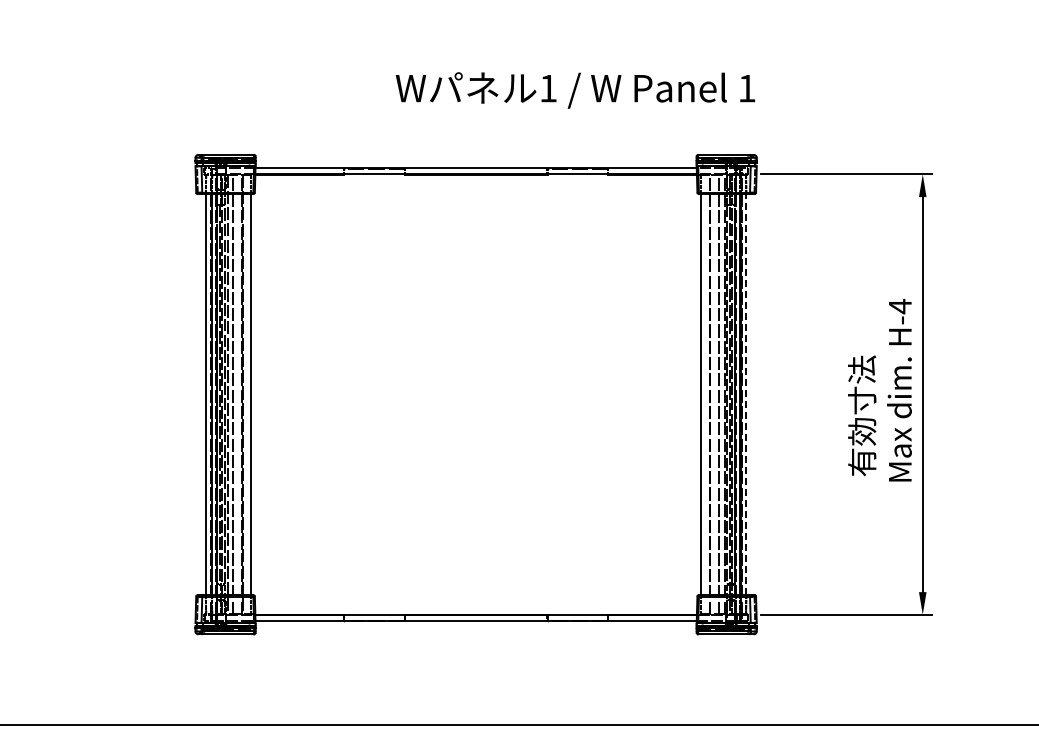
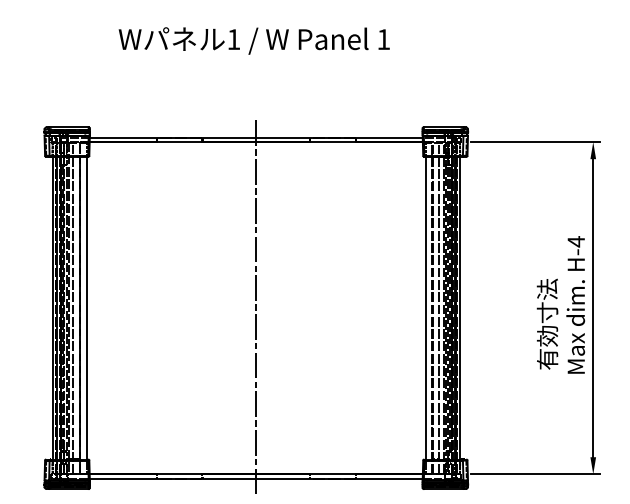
text: (575, 90) -> (254, 41), moved
line: (476, 394) -> (256, 308), added
line: (746, 394) -> (460, 308), dashed -> solid

